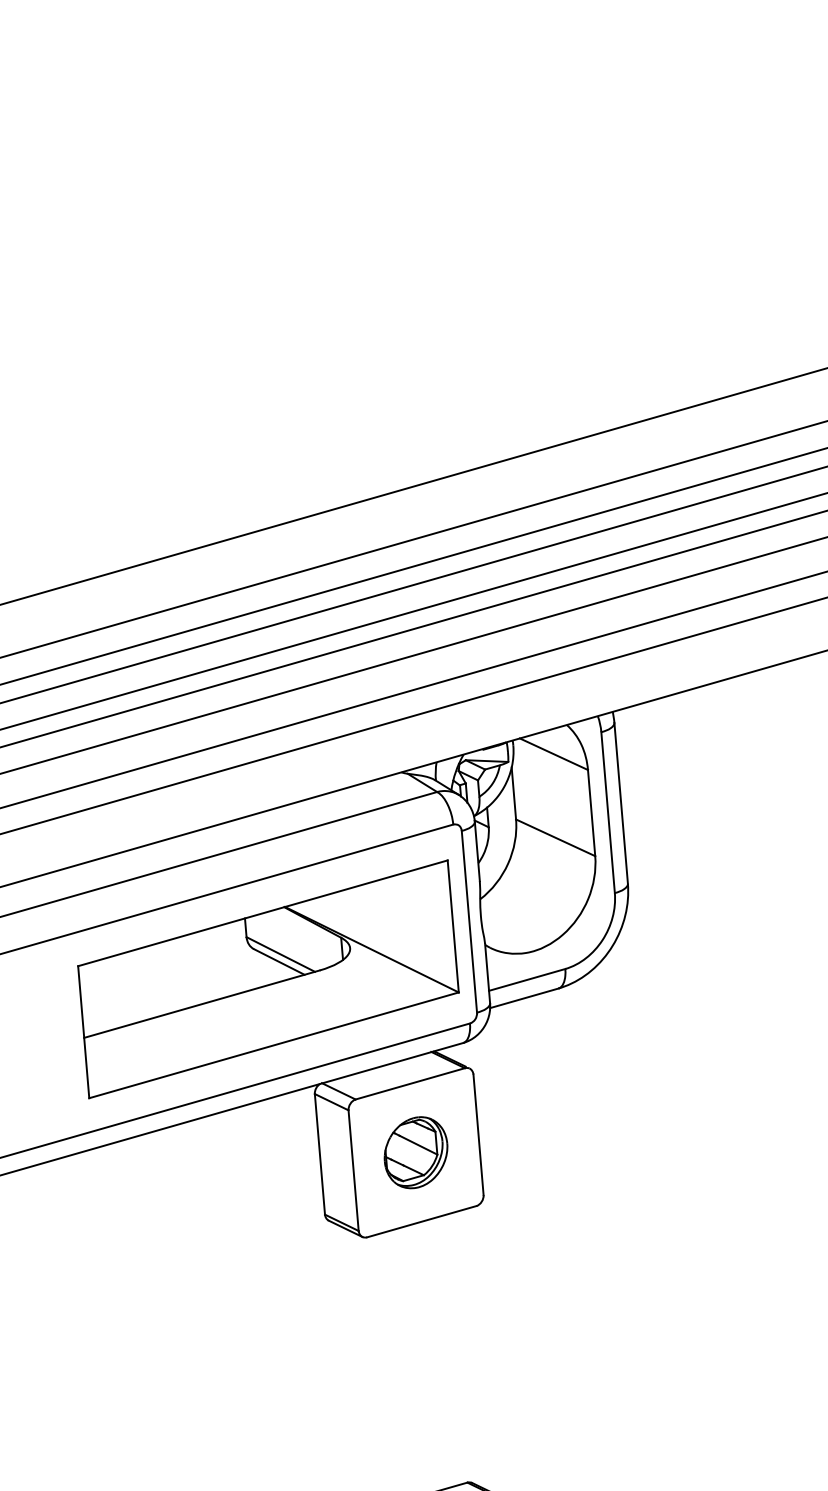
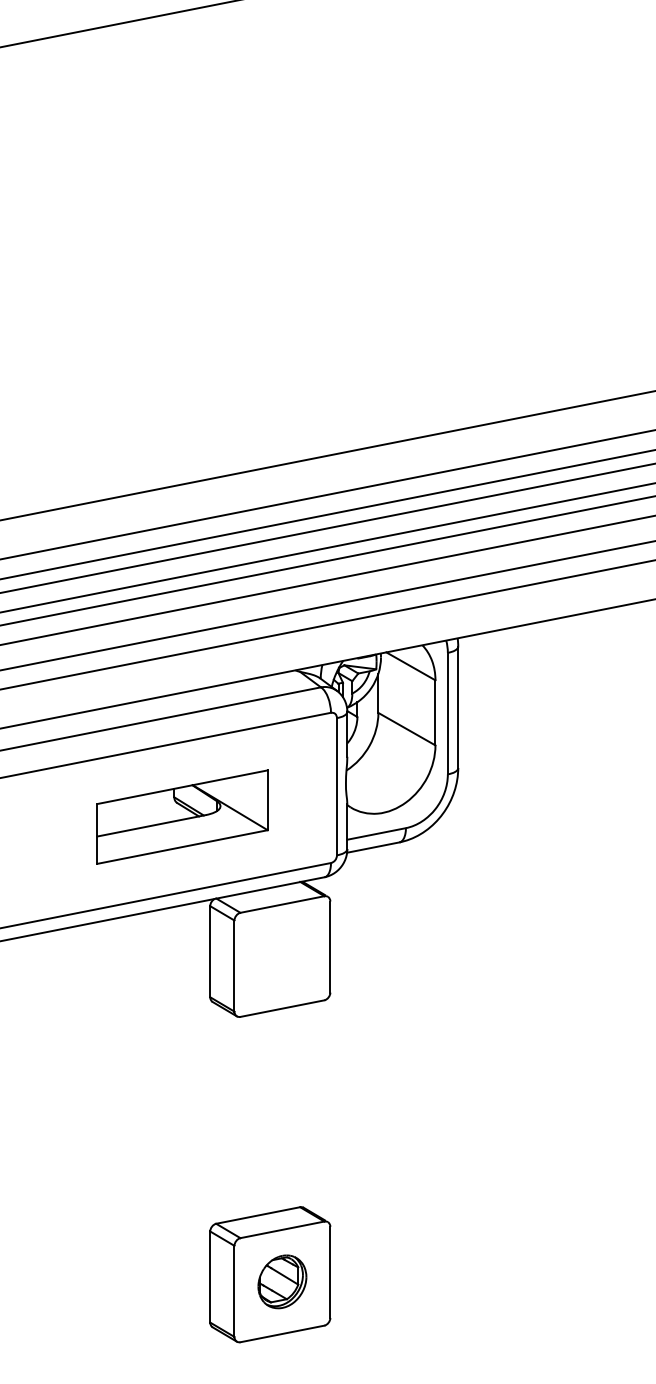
part: (268, 978) -> (182, 816), size x0.6
part: (416, 1152) -> (282, 956), removed

